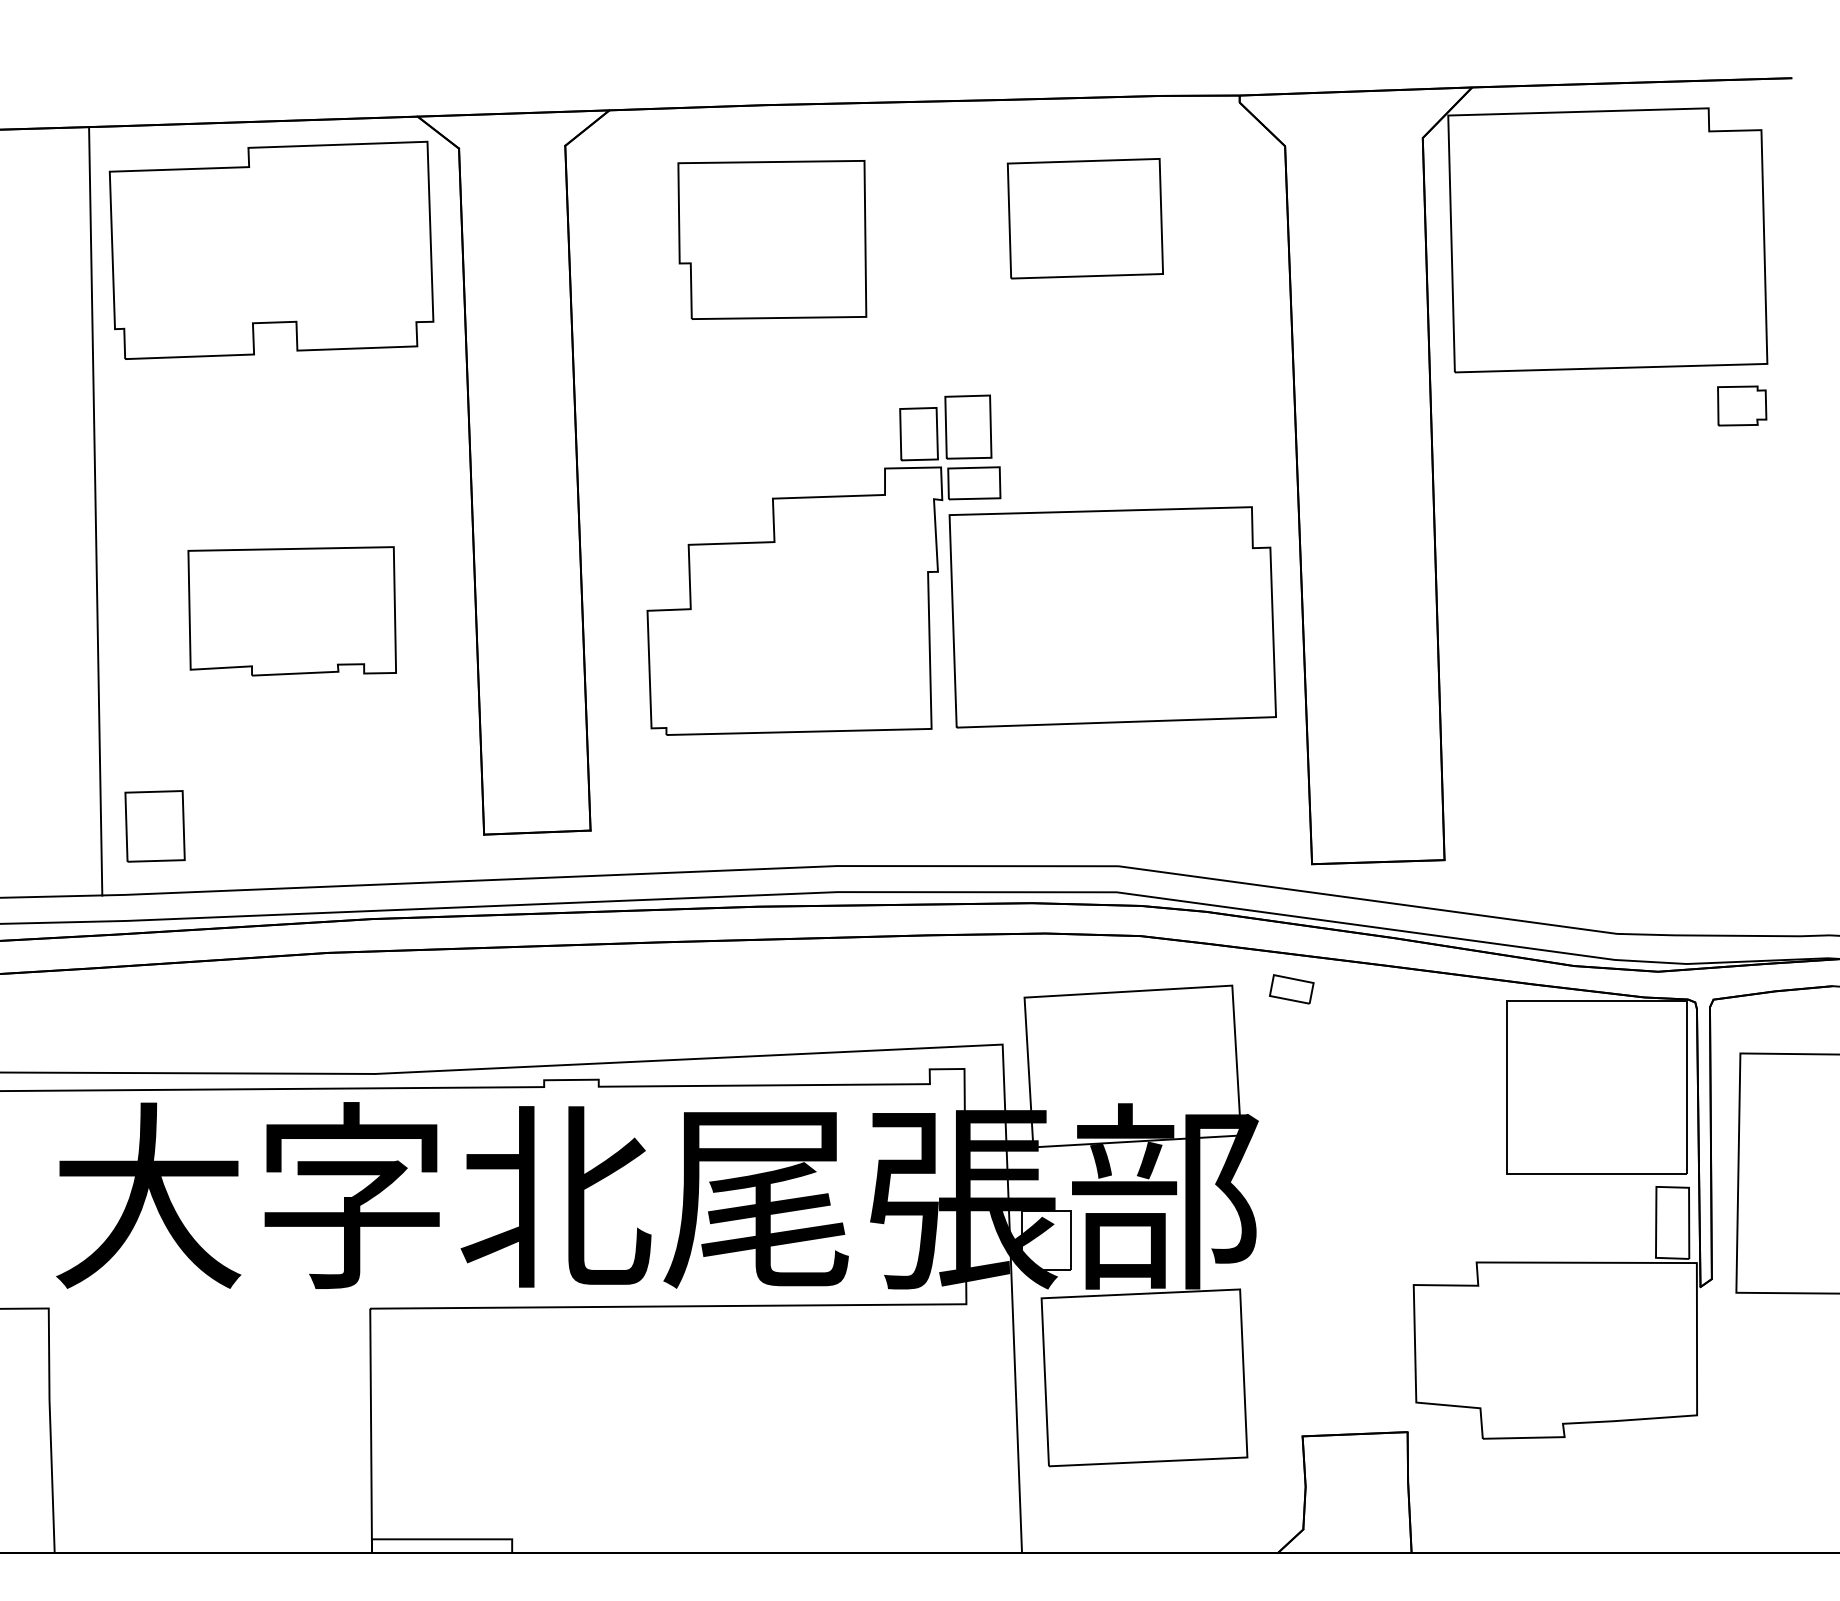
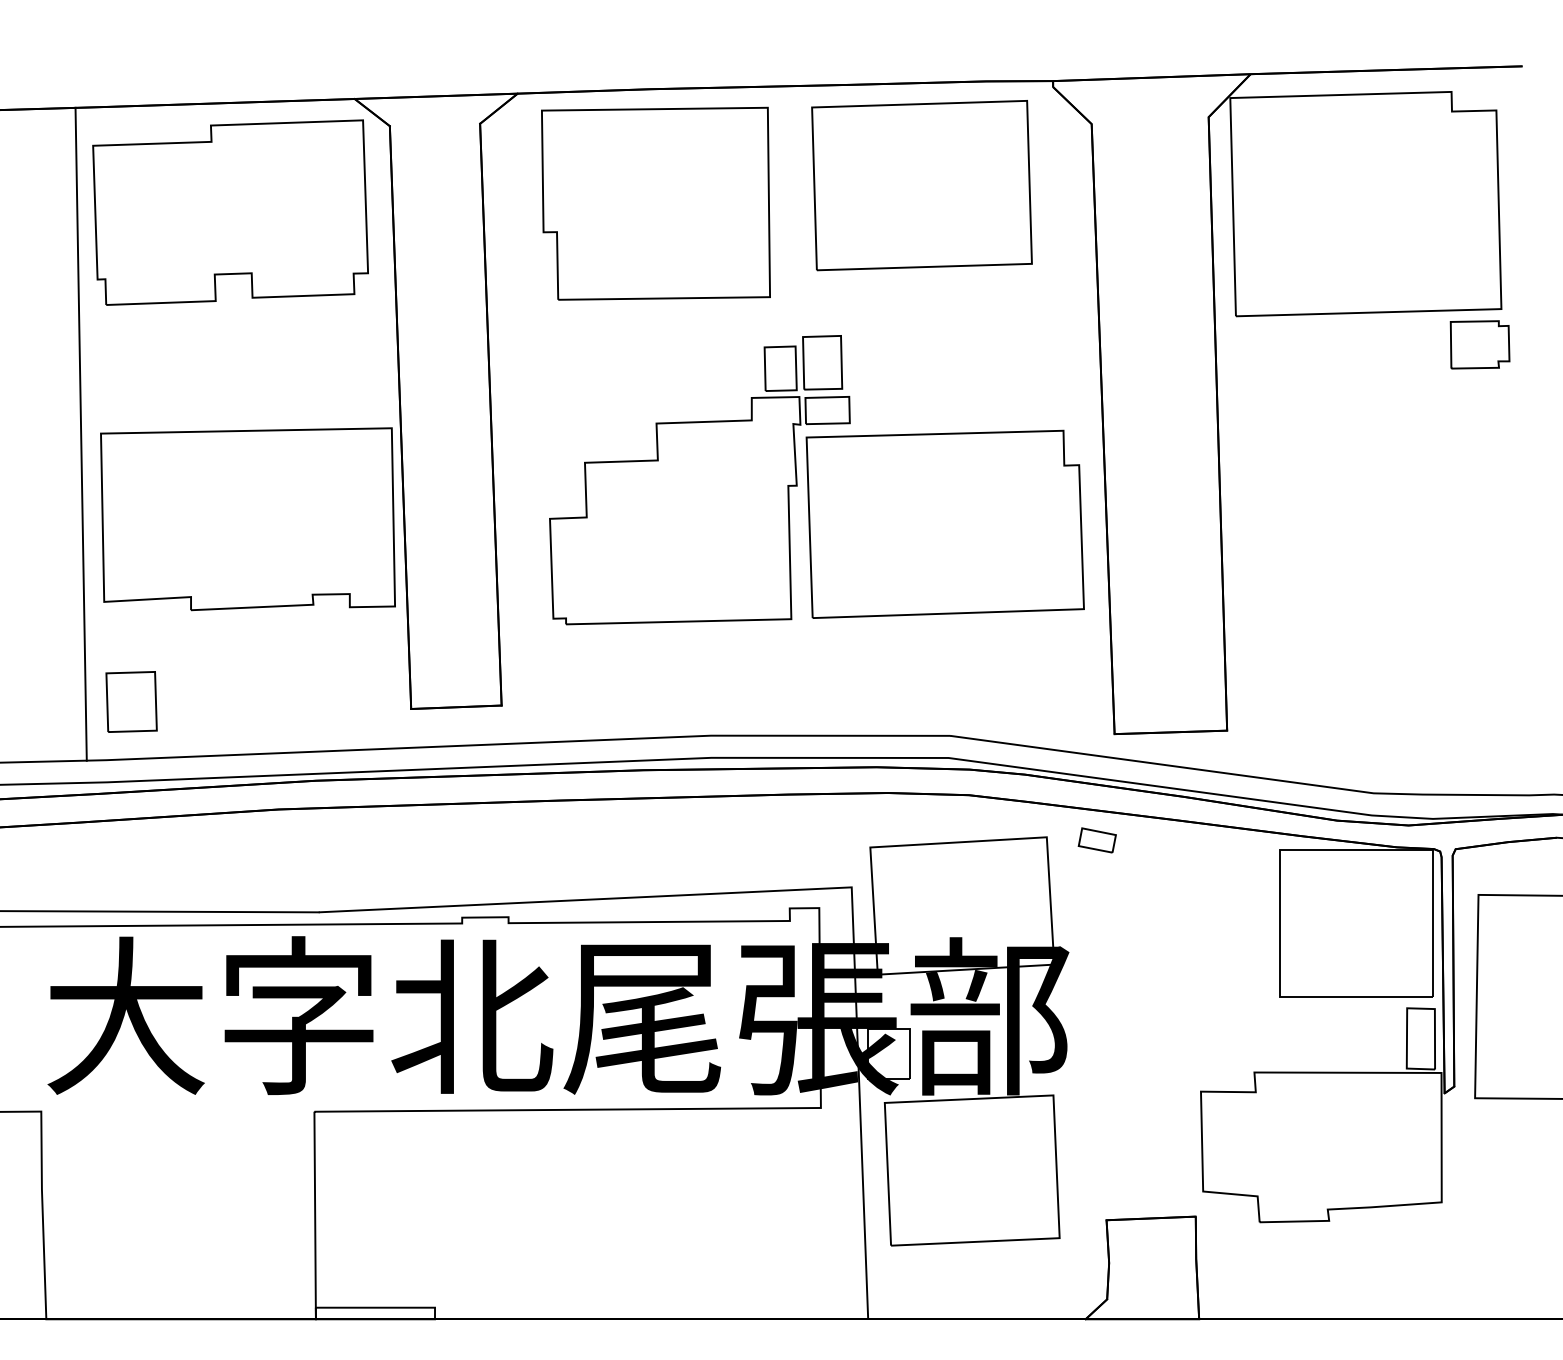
part: (1085, 218) -> (922, 185), size x1.67
part: (772, 239) -> (656, 203), size x1.43
part: (1741, 405) -> (1479, 344), size x1.43
part: (292, 611) -> (248, 519), size x1.67

